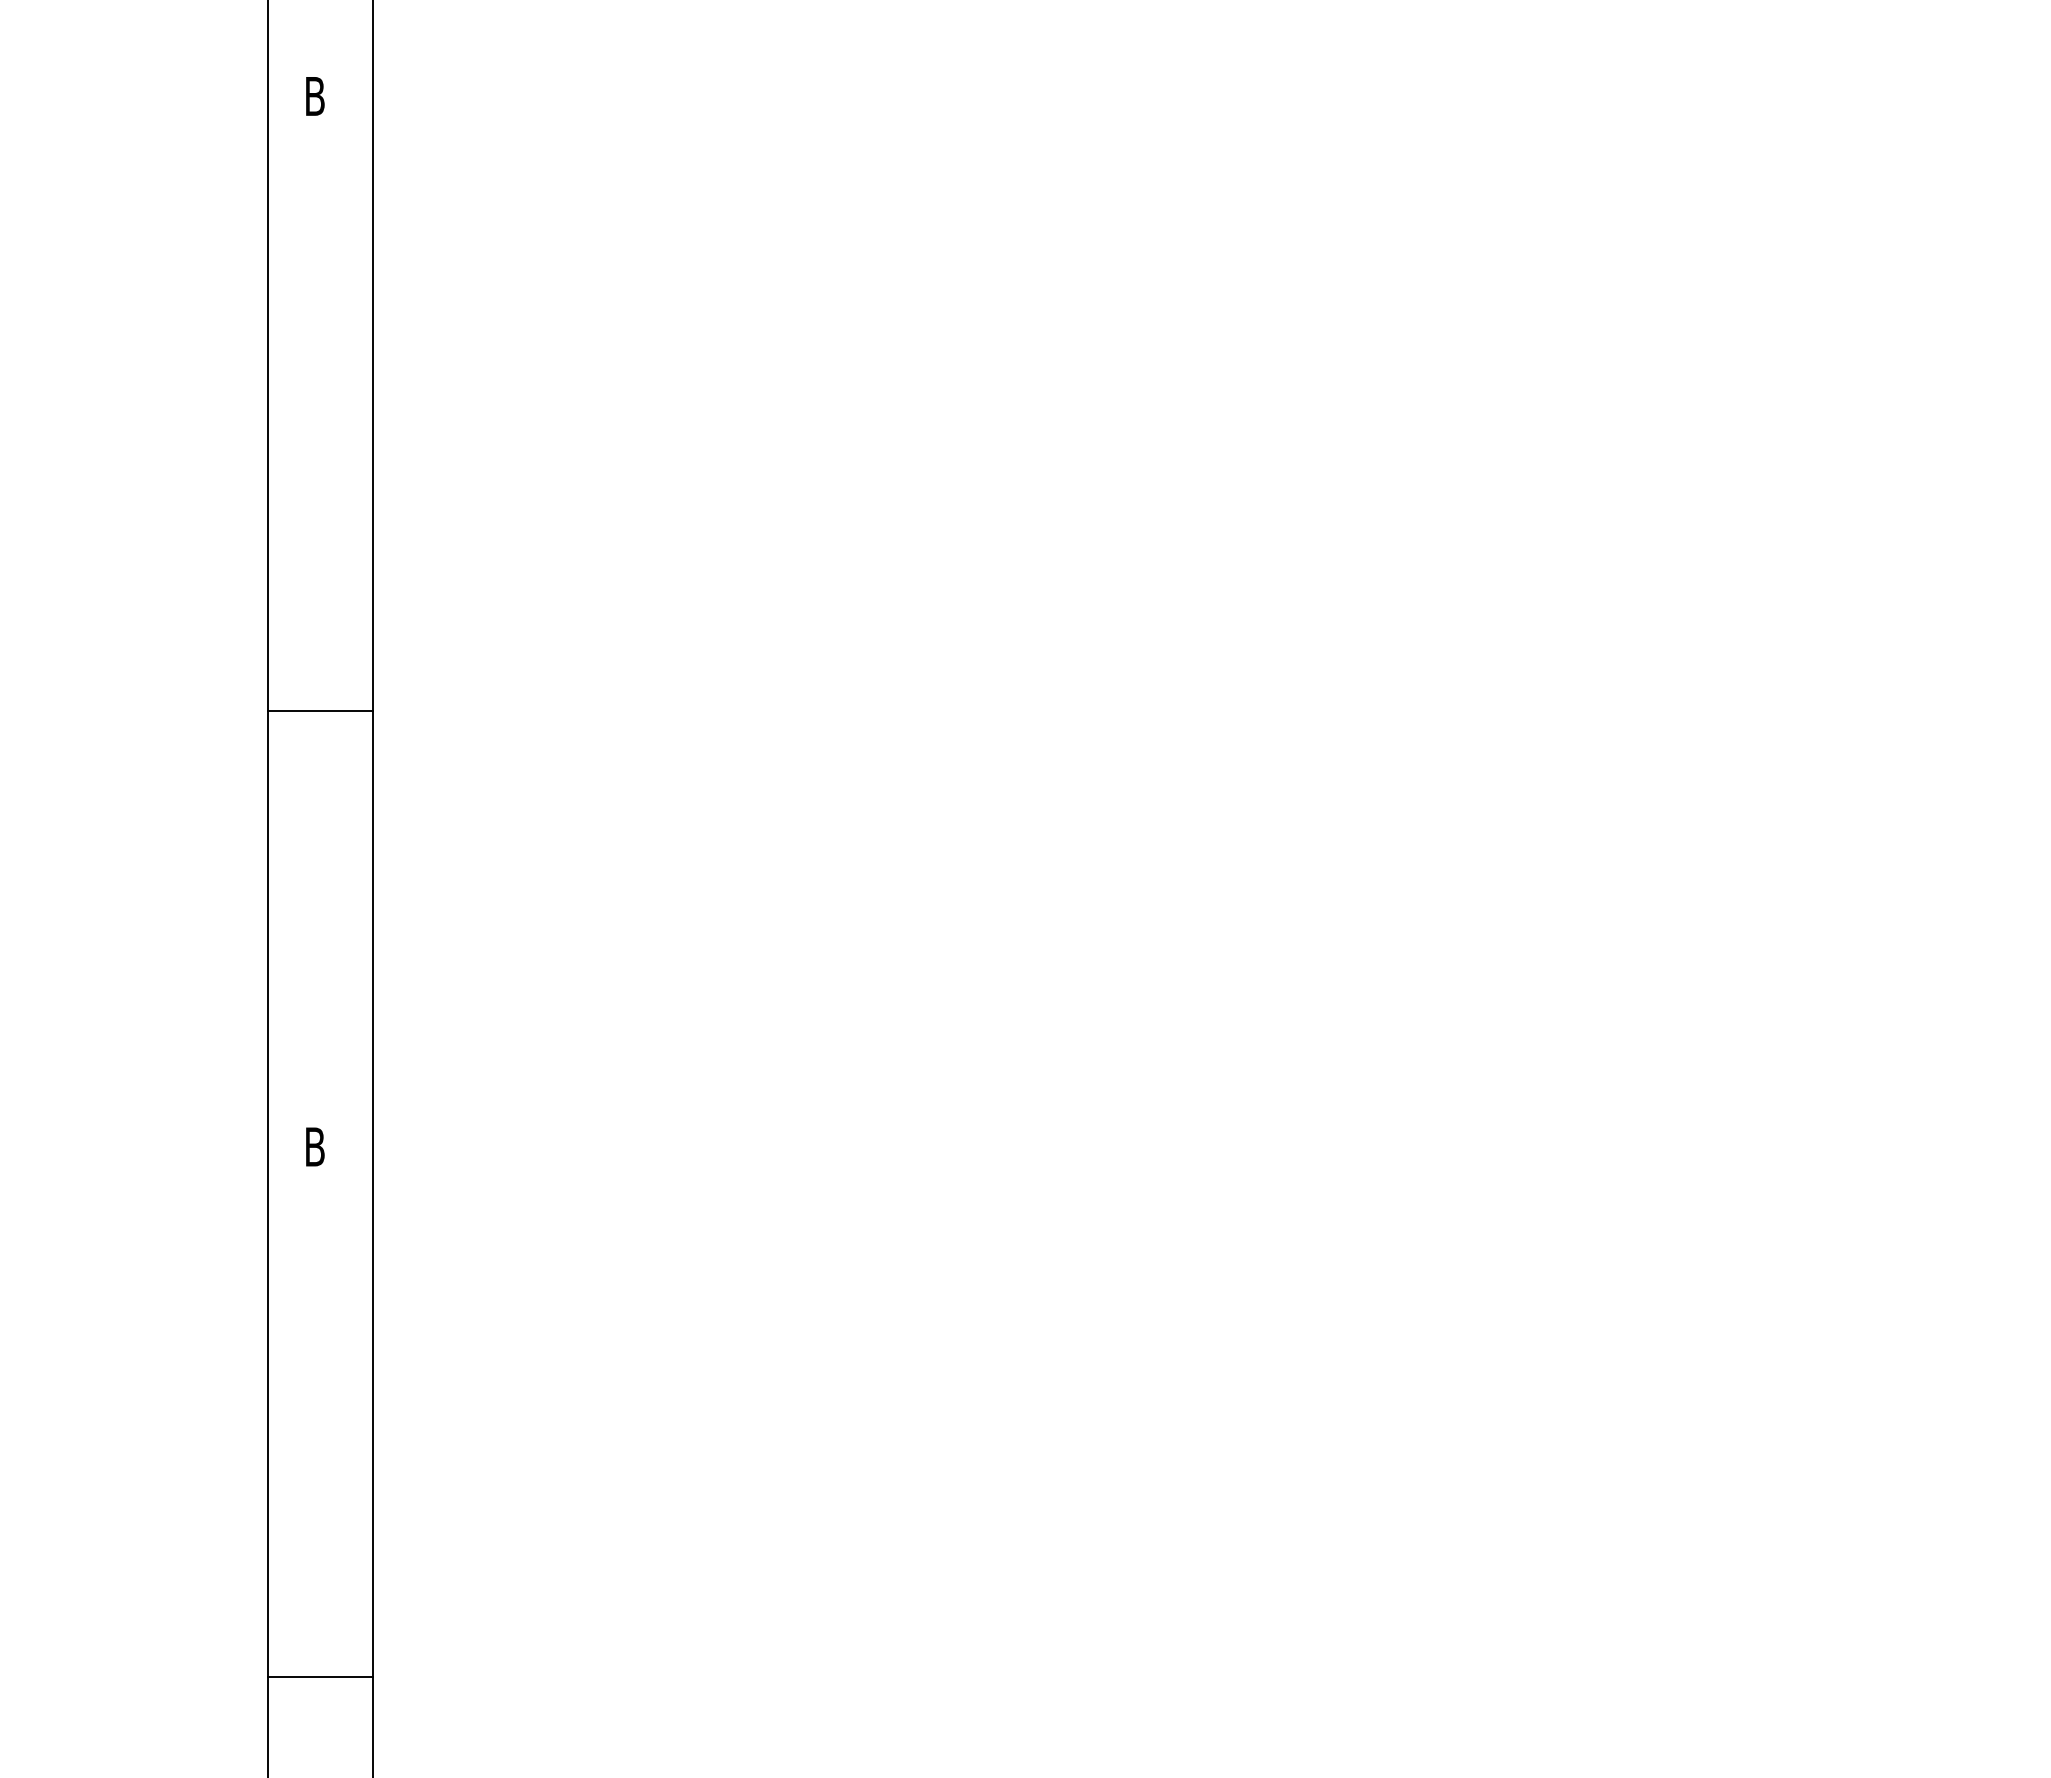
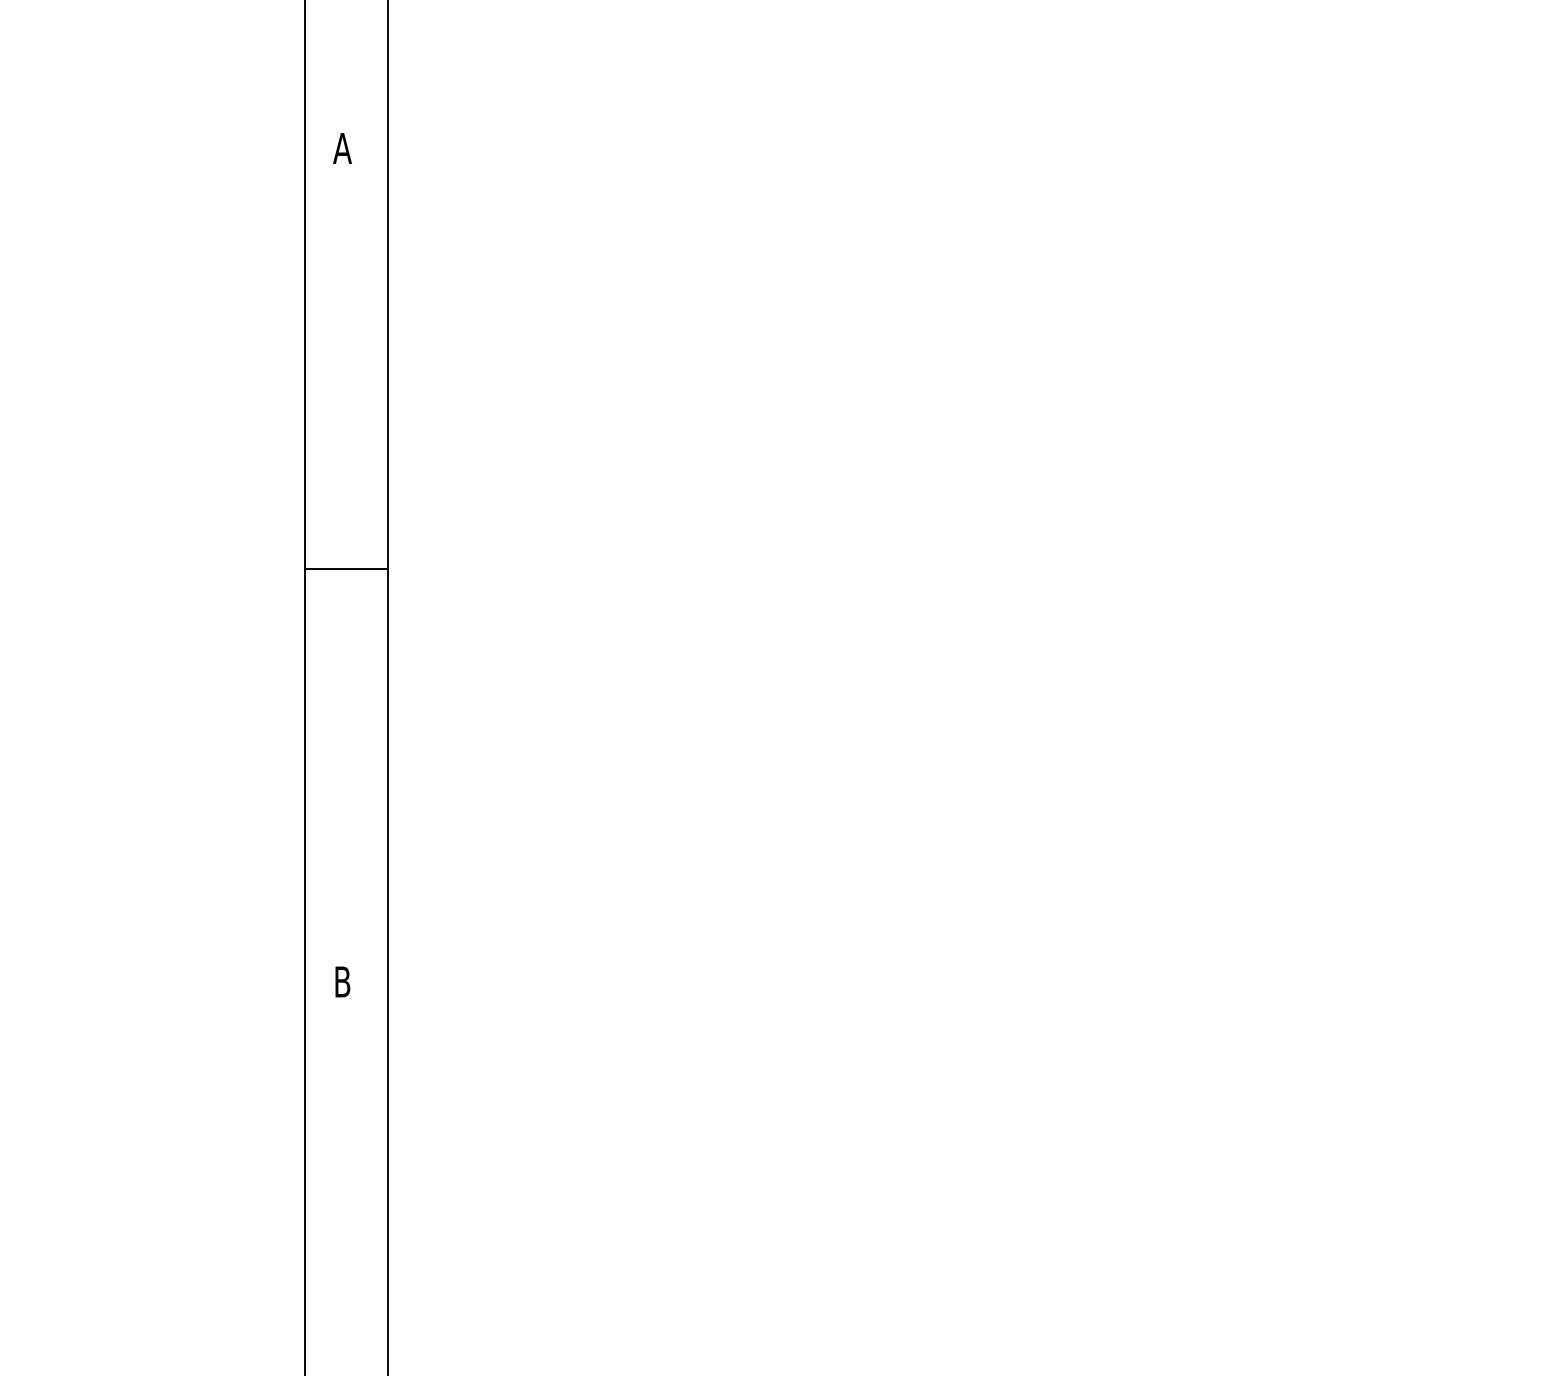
text: (314, 96) -> (342, 148), B -> A
line: (319, 710) -> (346, 569), moved

